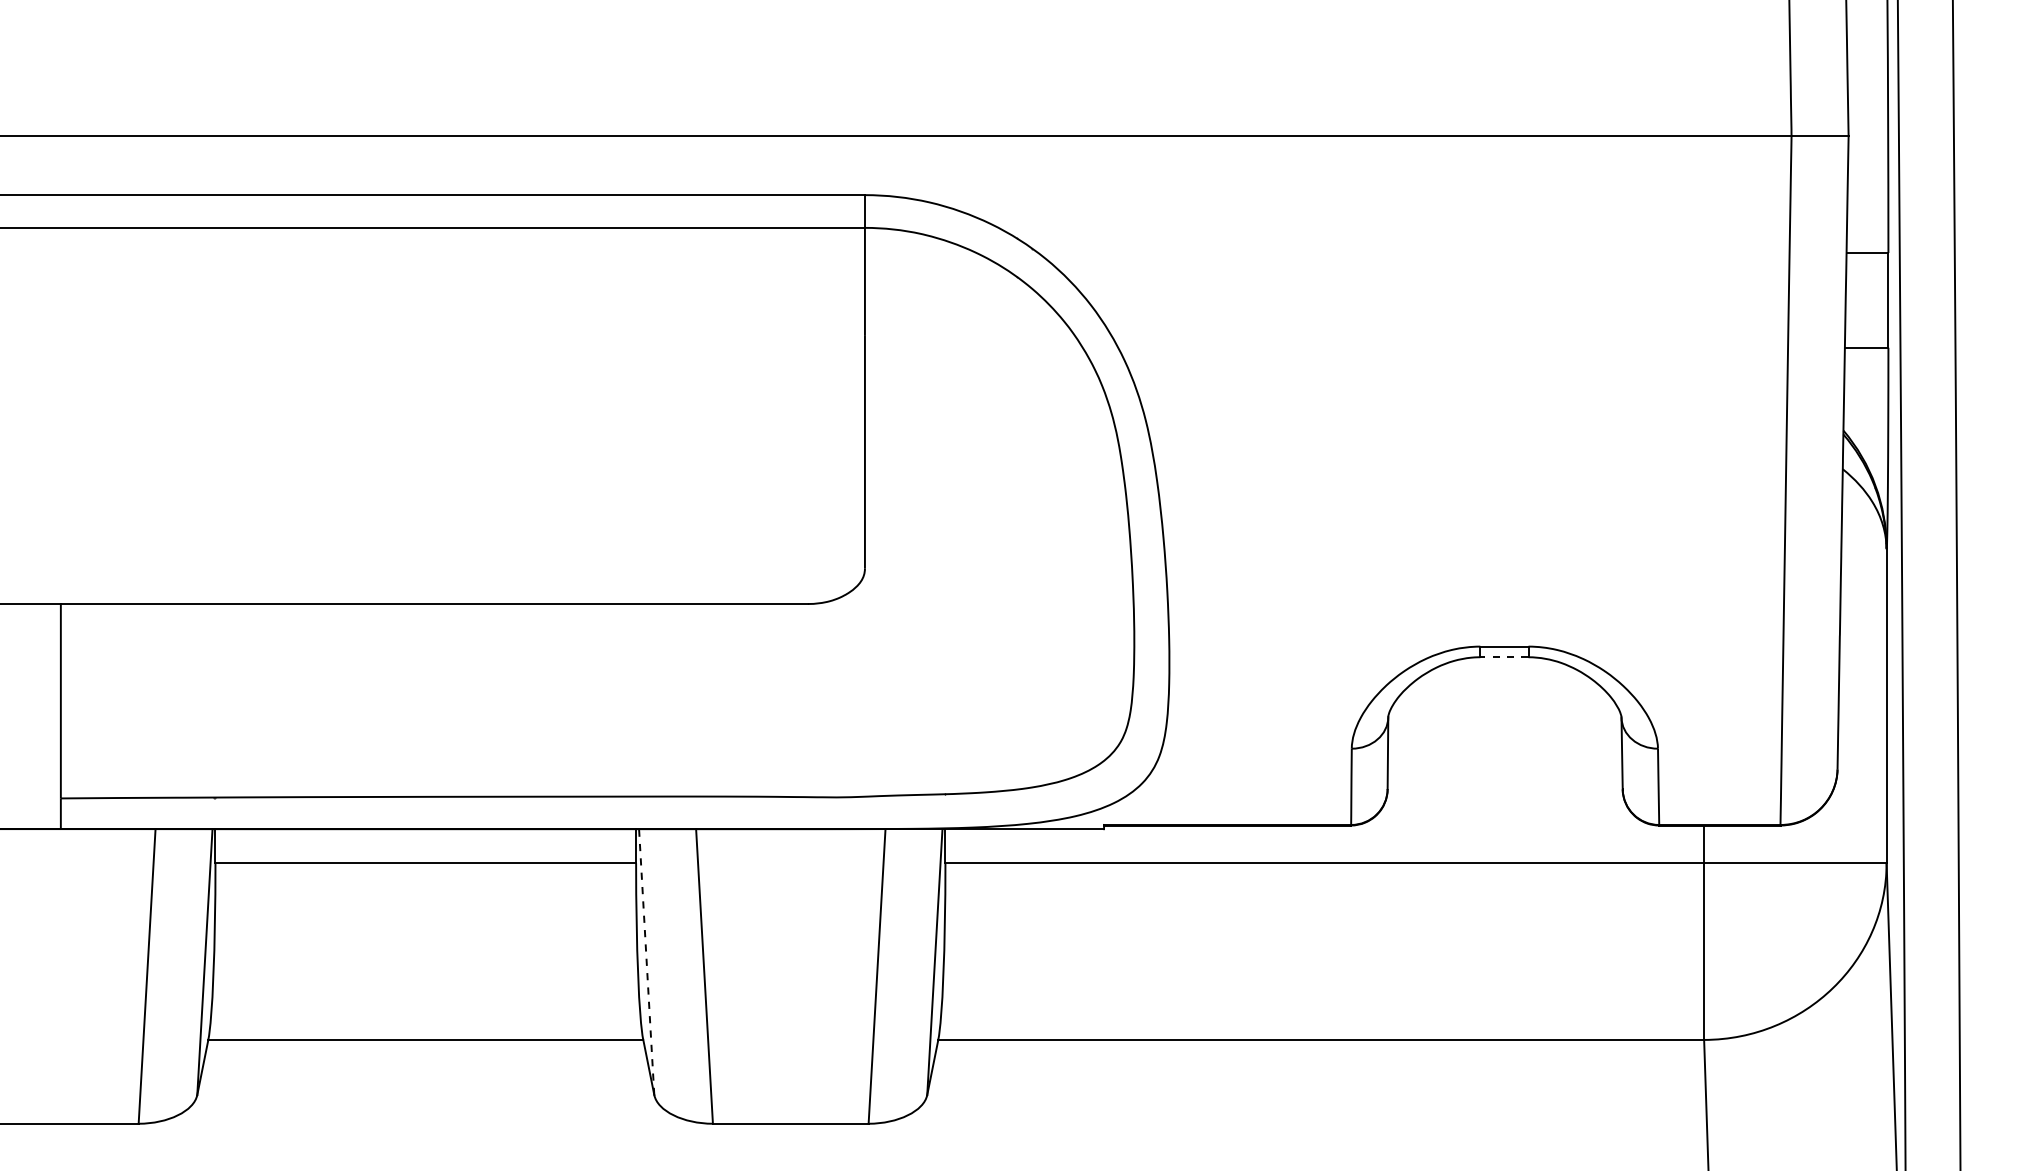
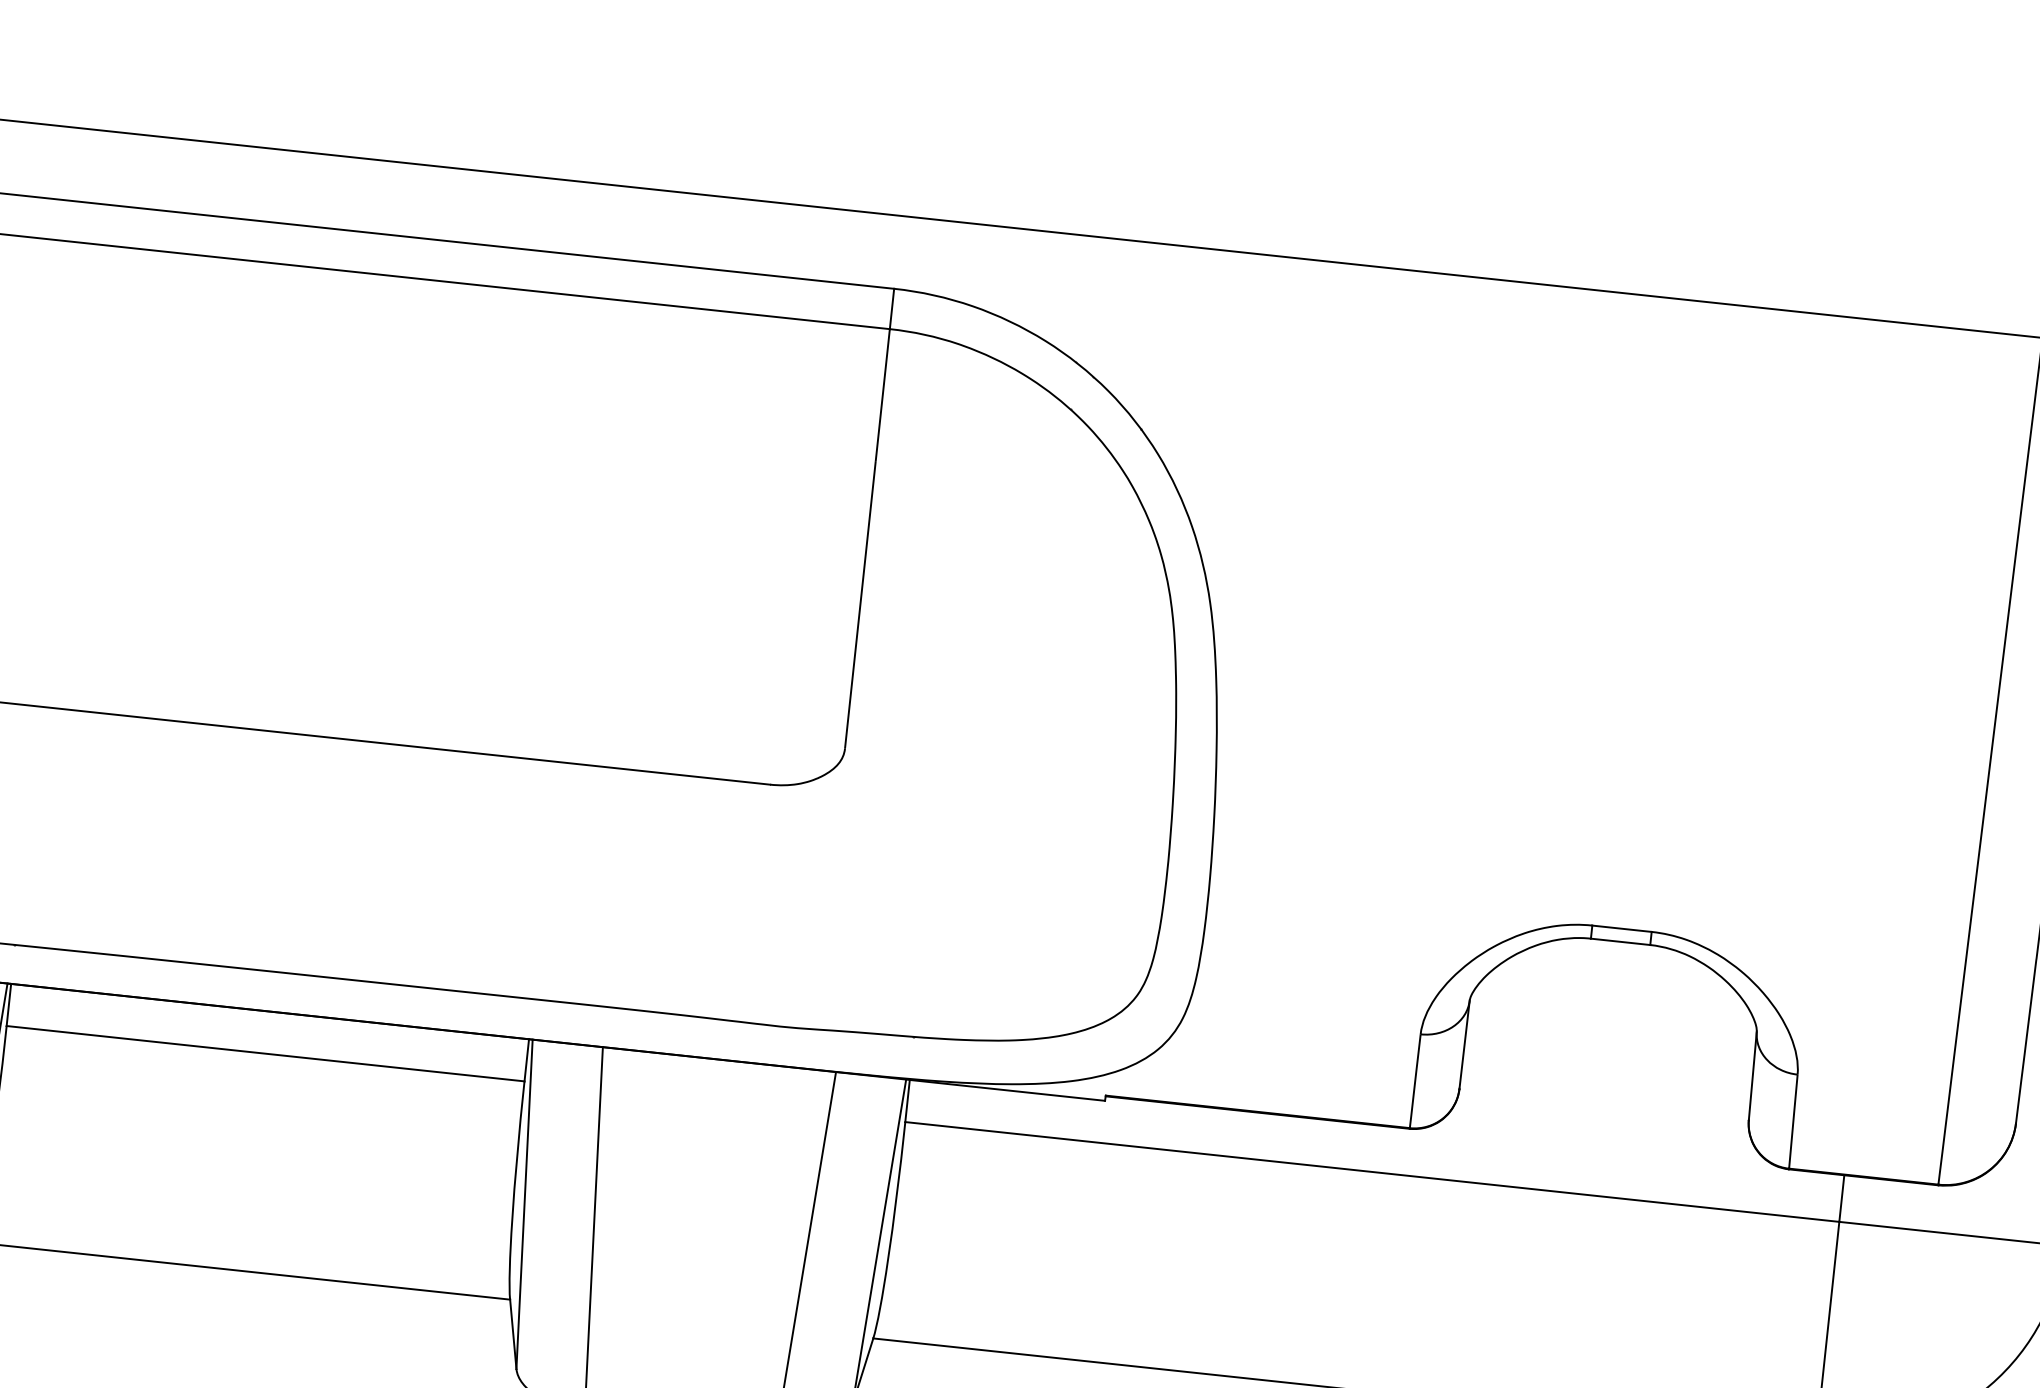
line: (1503, 657) -> (1619, 942), dashed -> solid
line: (646, 961) -> (524, 1203), dashed -> solid

